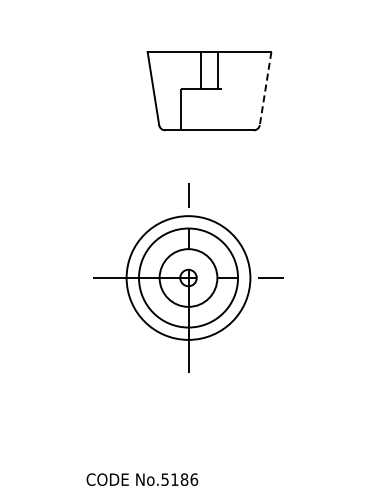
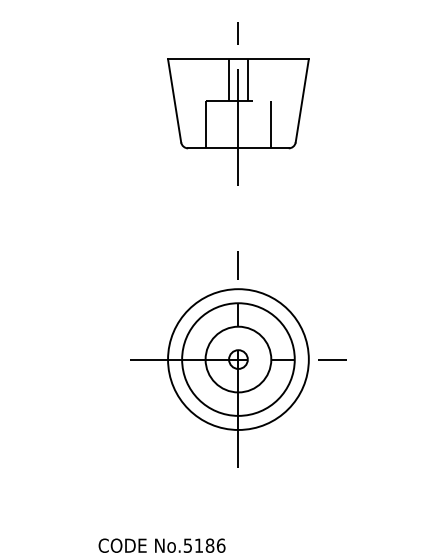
line: (265, 89) -> (302, 101), dashed -> solid
line: (209, 90) -> (238, 103), added
line: (238, 109) -> (271, 124), added
part: (188, 277) -> (238, 358), moved

